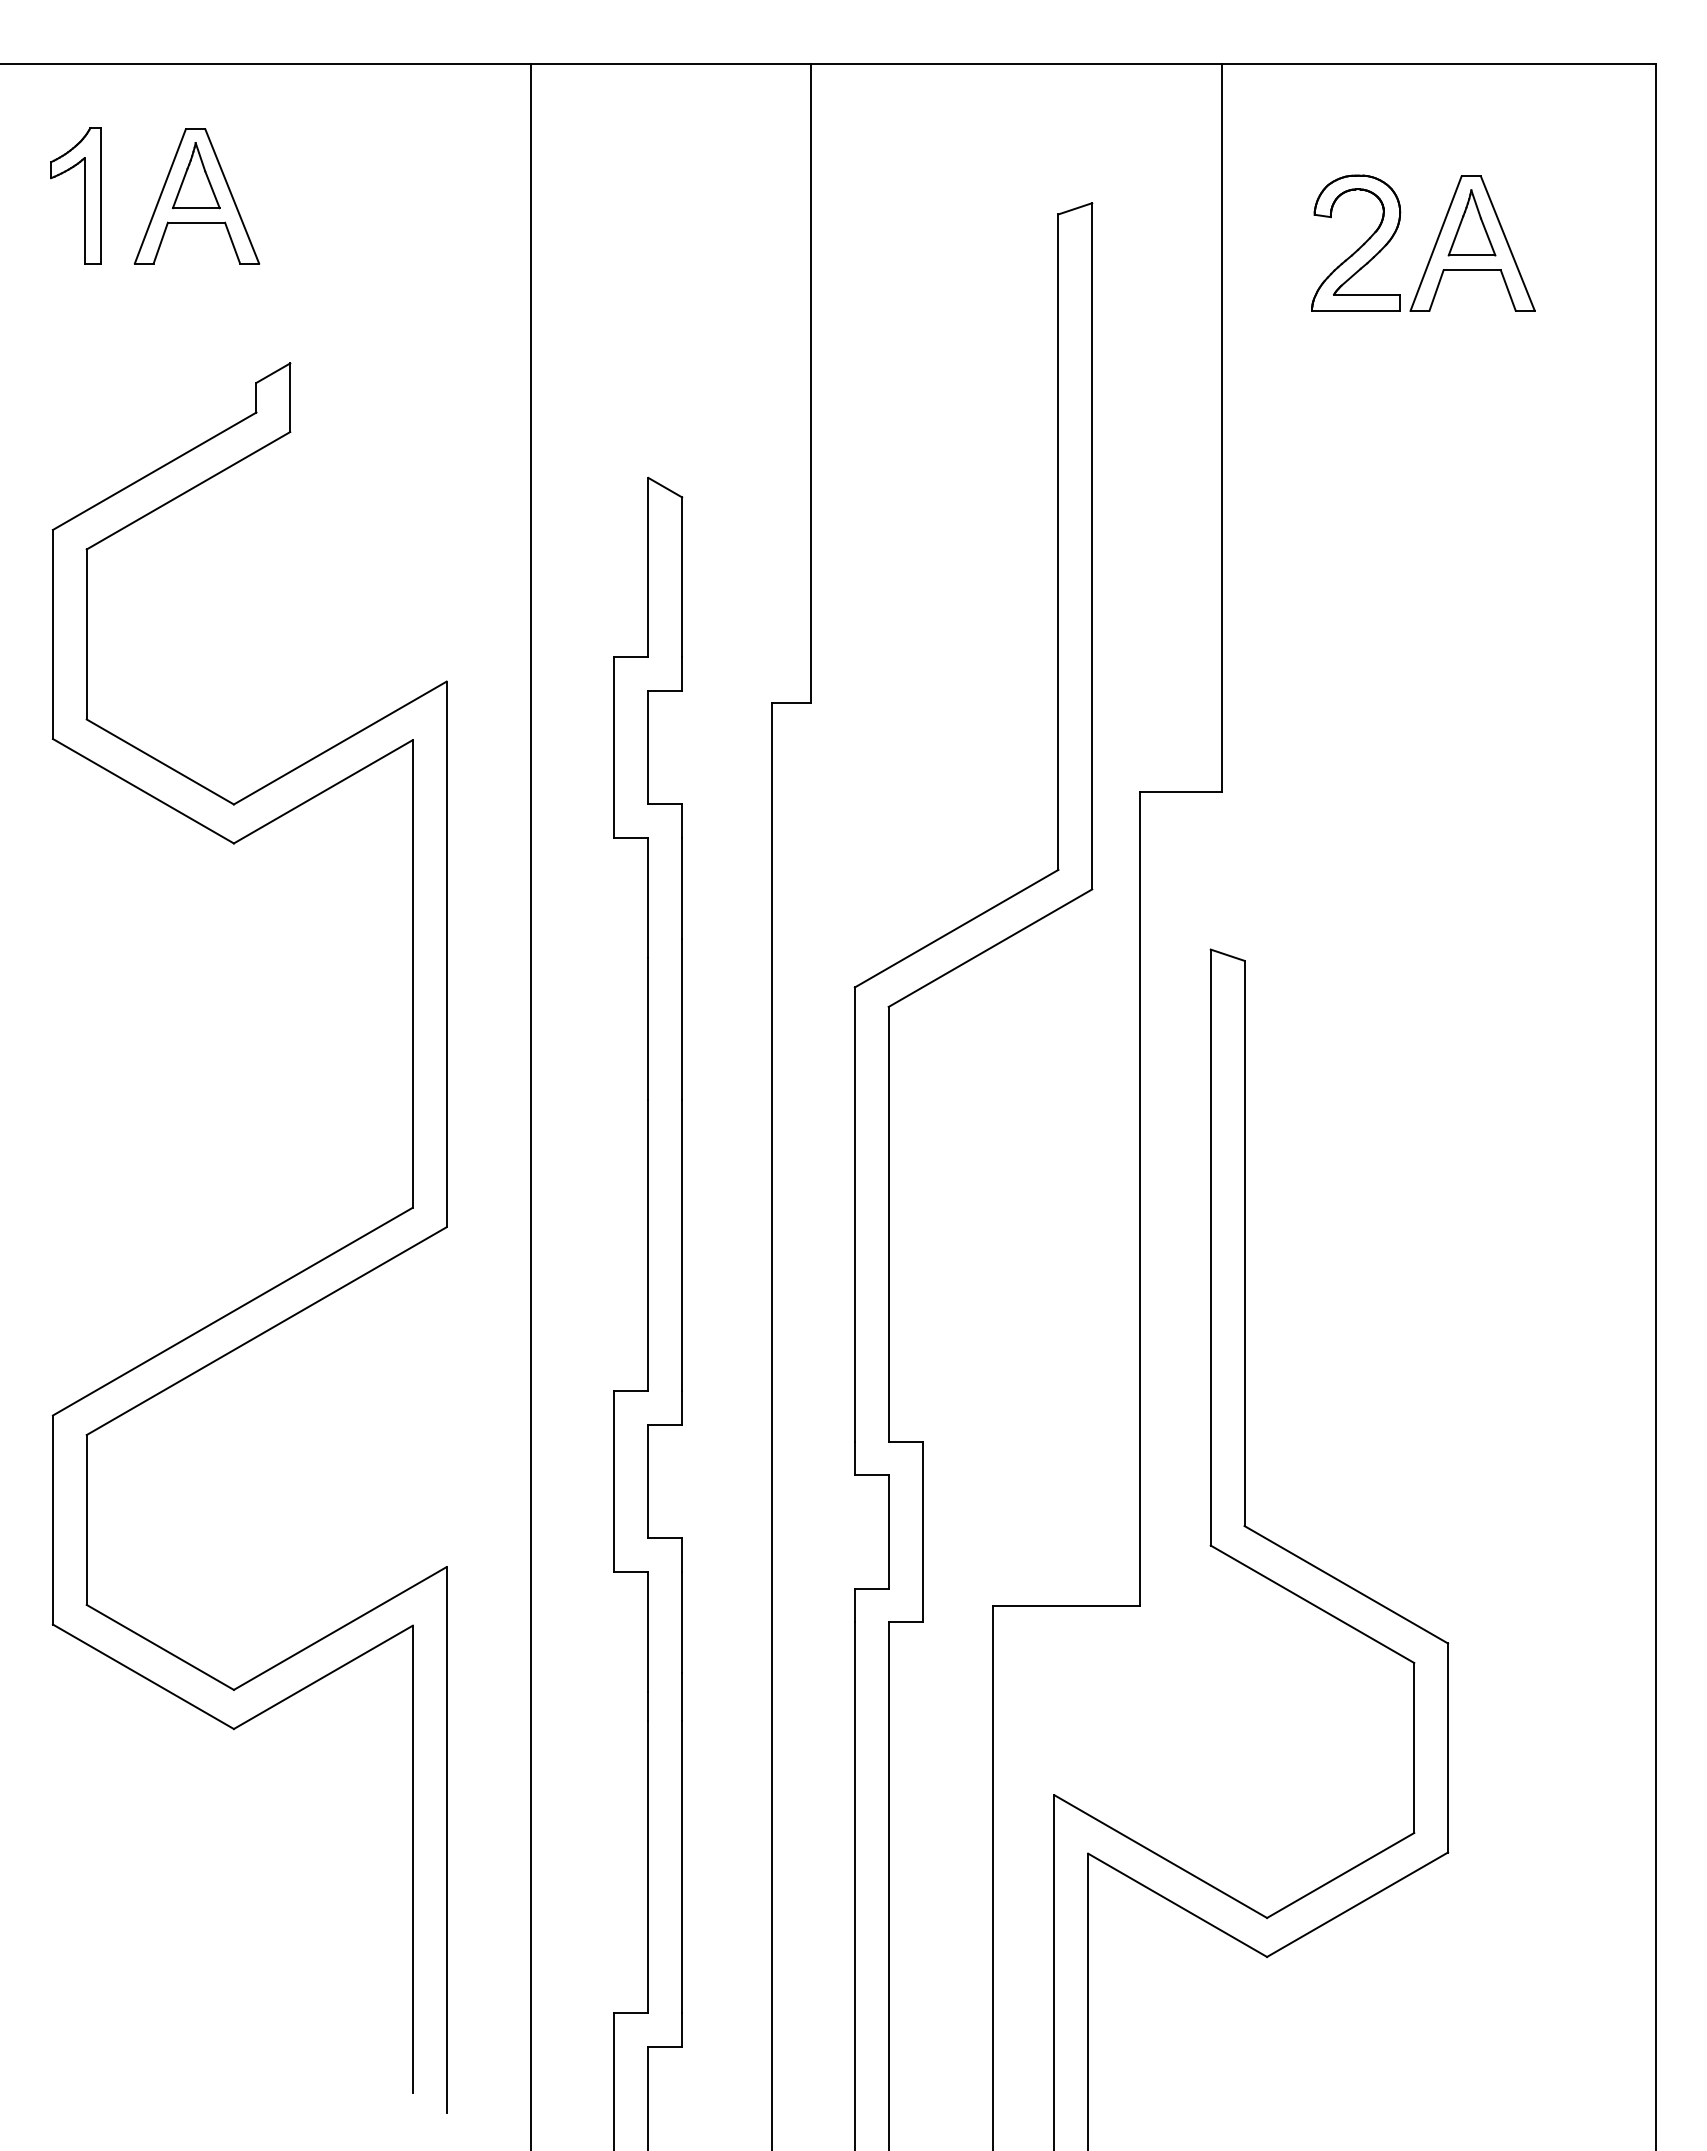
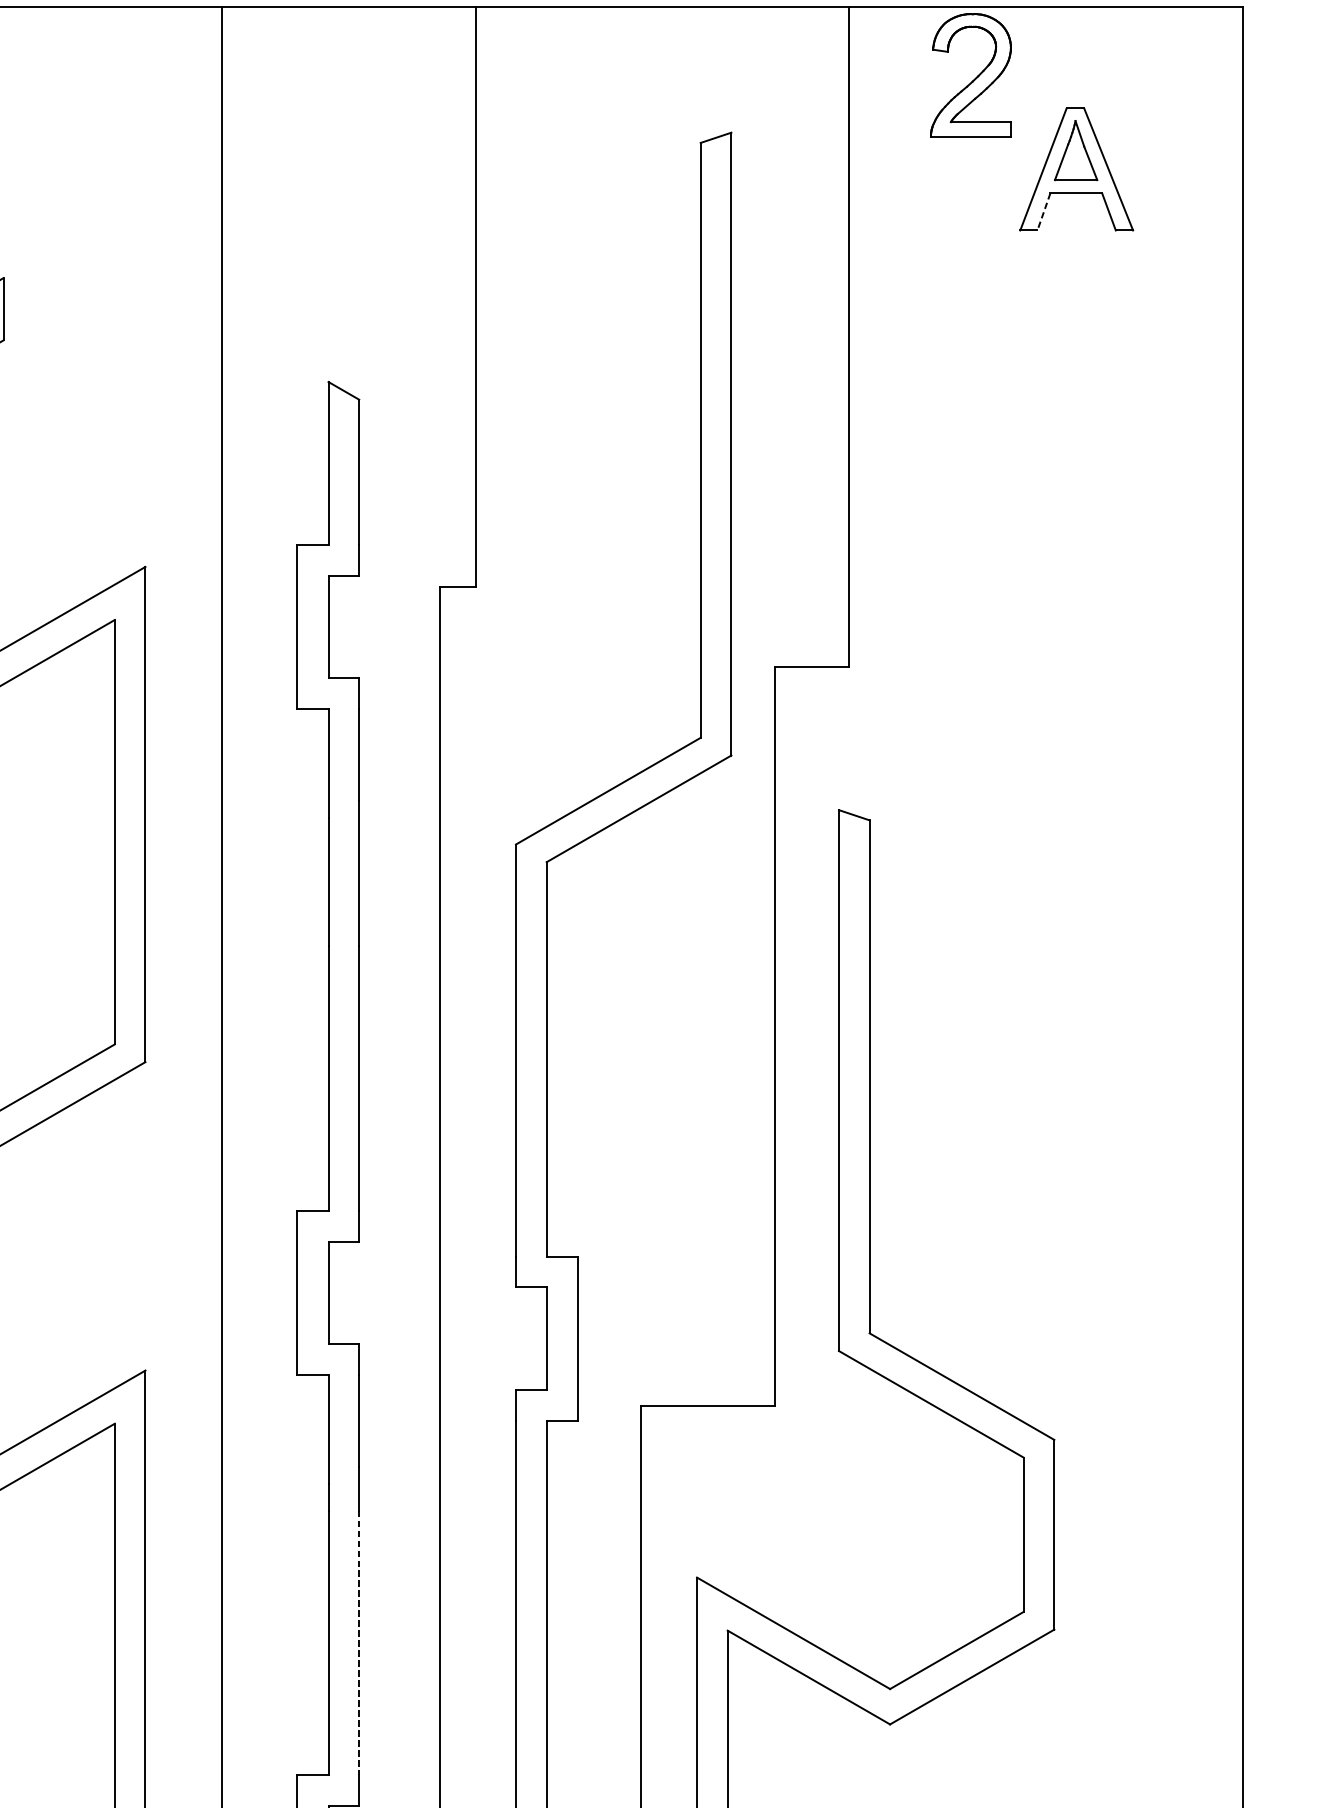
part: (1356, 242) -> (971, 74), moved
line: (1436, 290) -> (1043, 211), solid -> dashed
line: (682, 1867) -> (359, 1643), solid -> dashed

